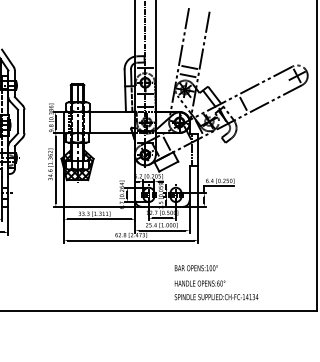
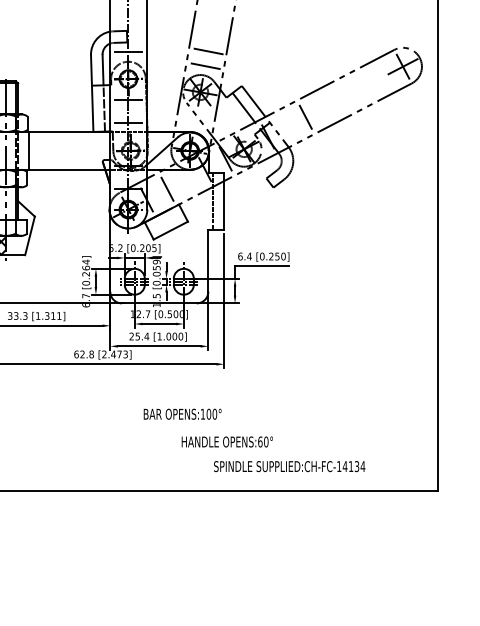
hatch: (84, 166) -> (18, 230), removed
text: (195, 268) -> (181, 414), moved
text: (216, 297) -> (289, 467), moved

